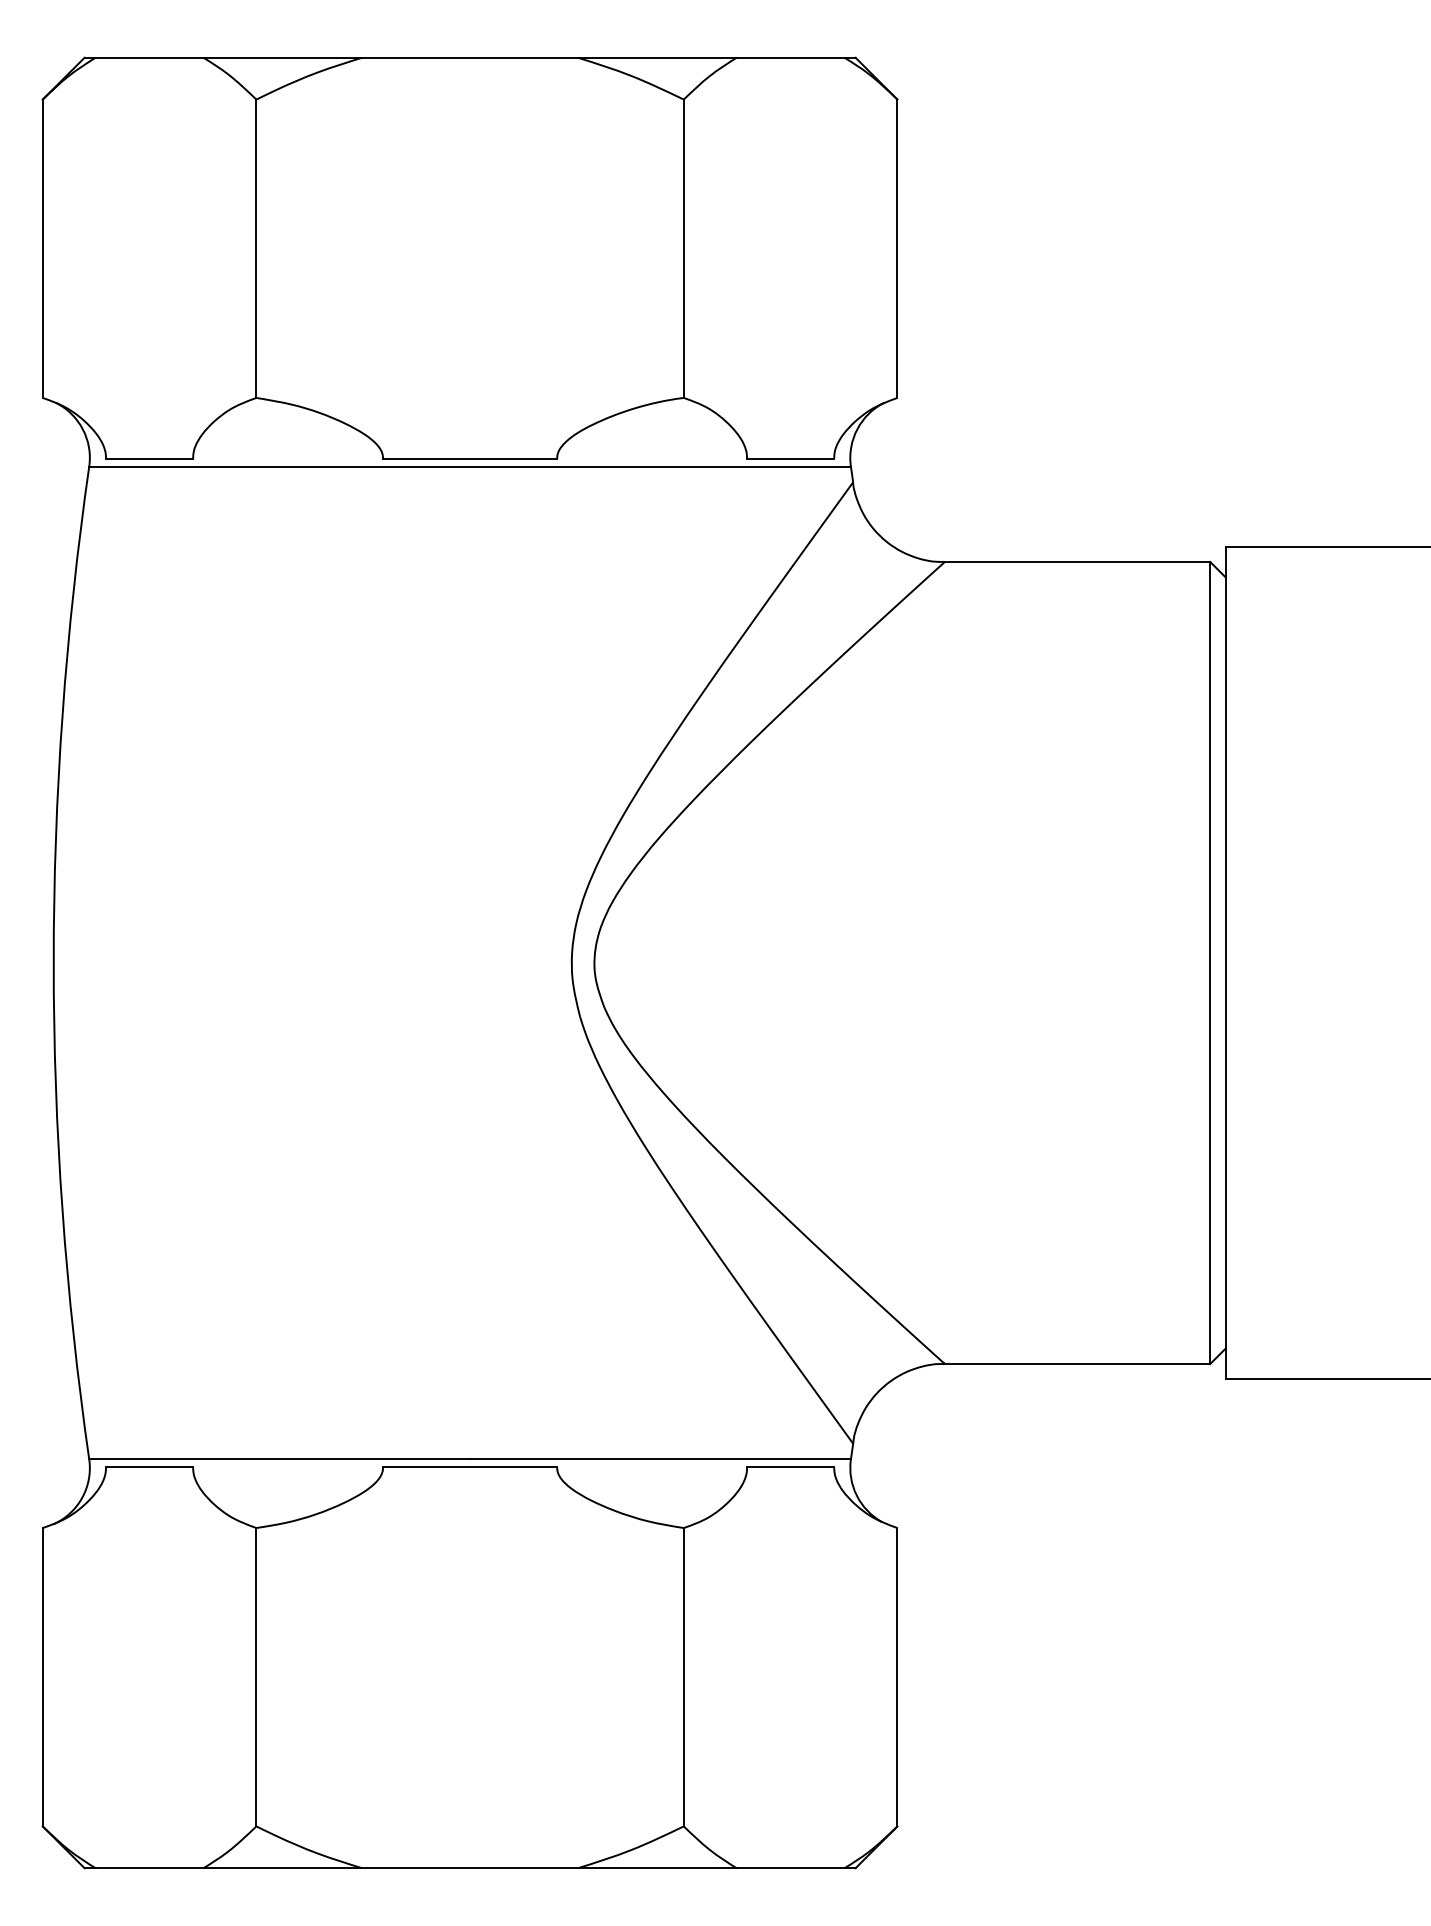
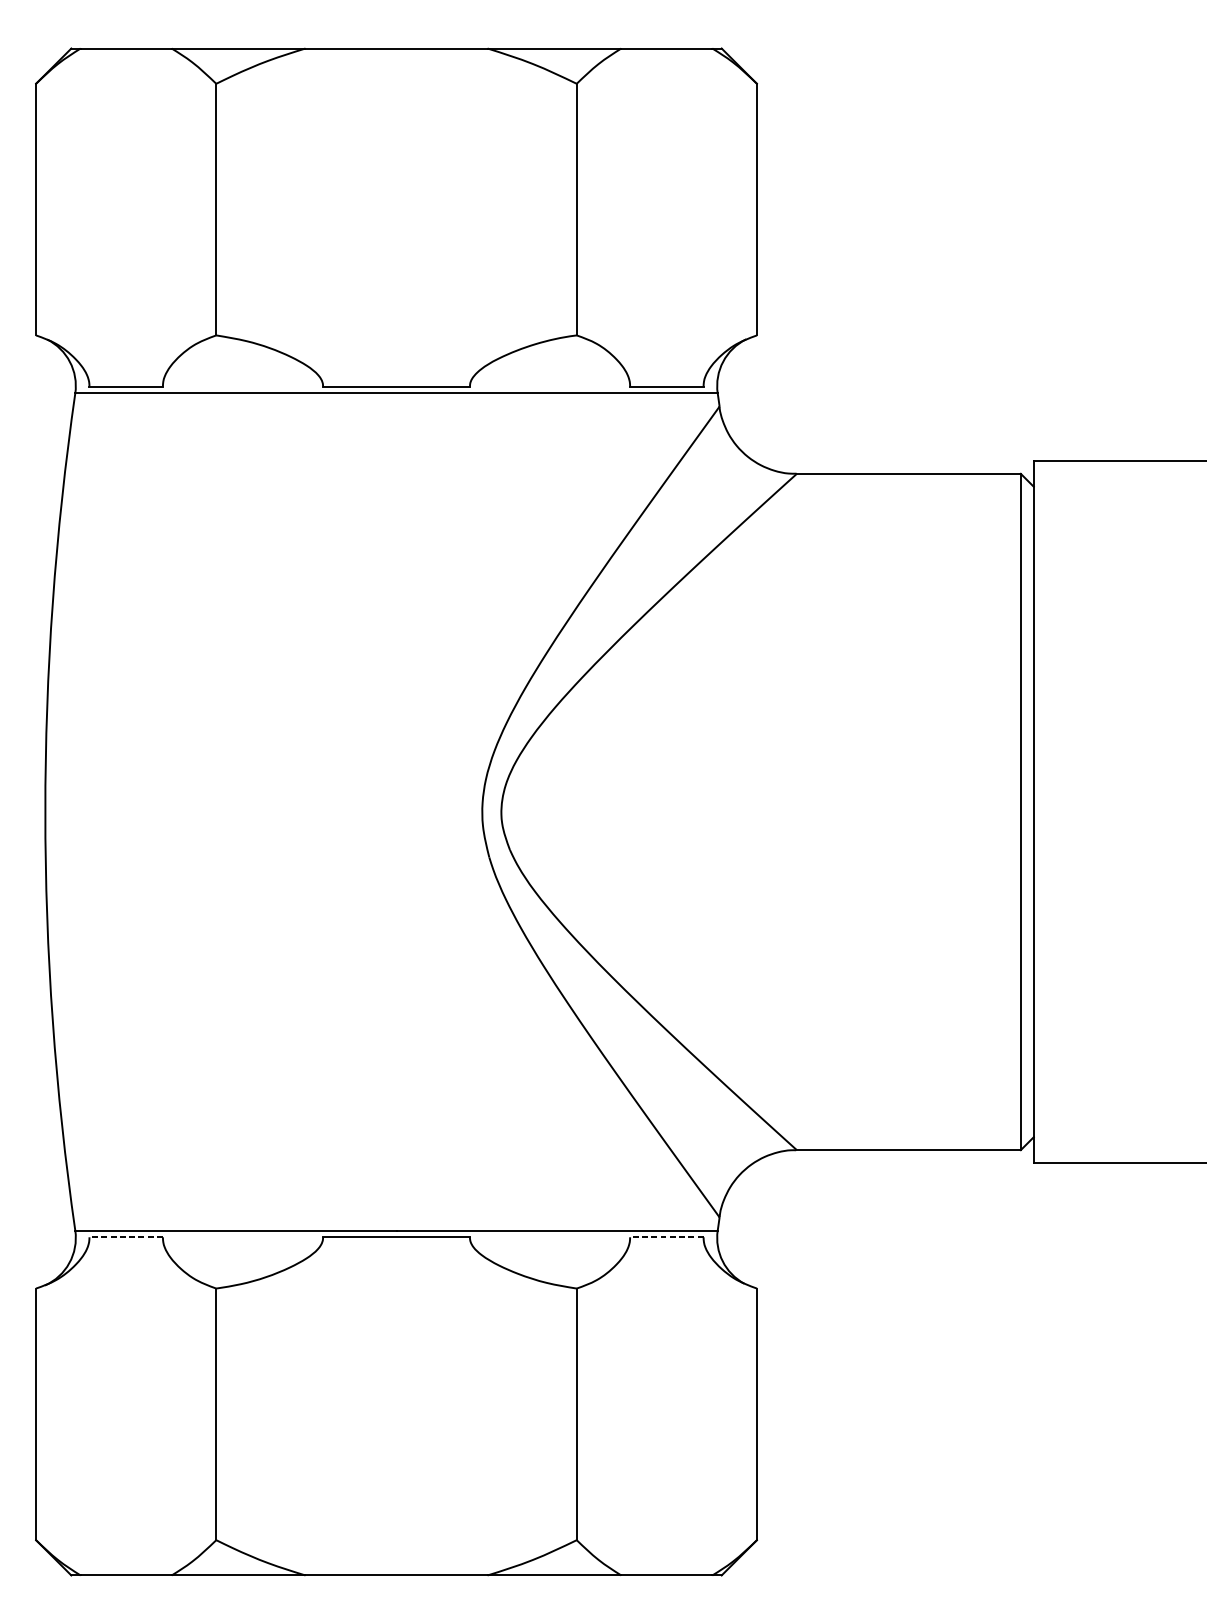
line: (149, 1467) -> (126, 1237), solid -> dashed
line: (790, 1467) -> (666, 1237), solid -> dashed

